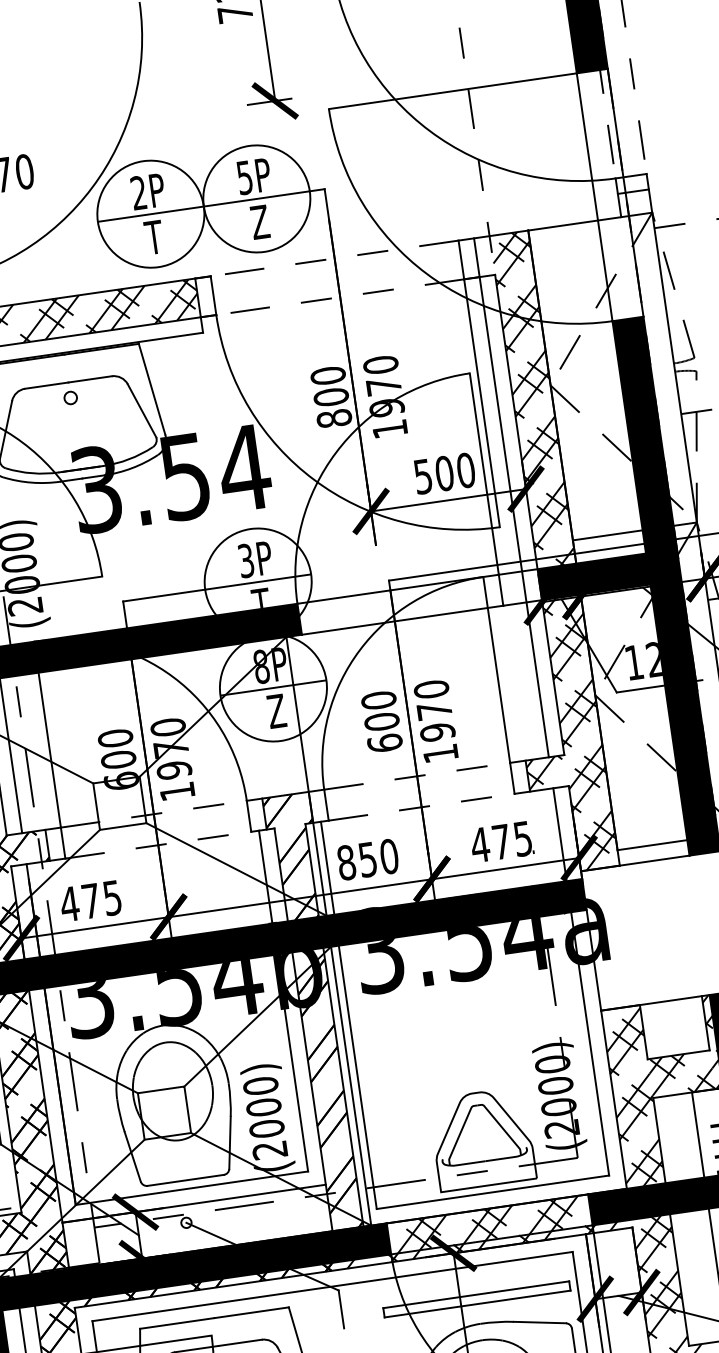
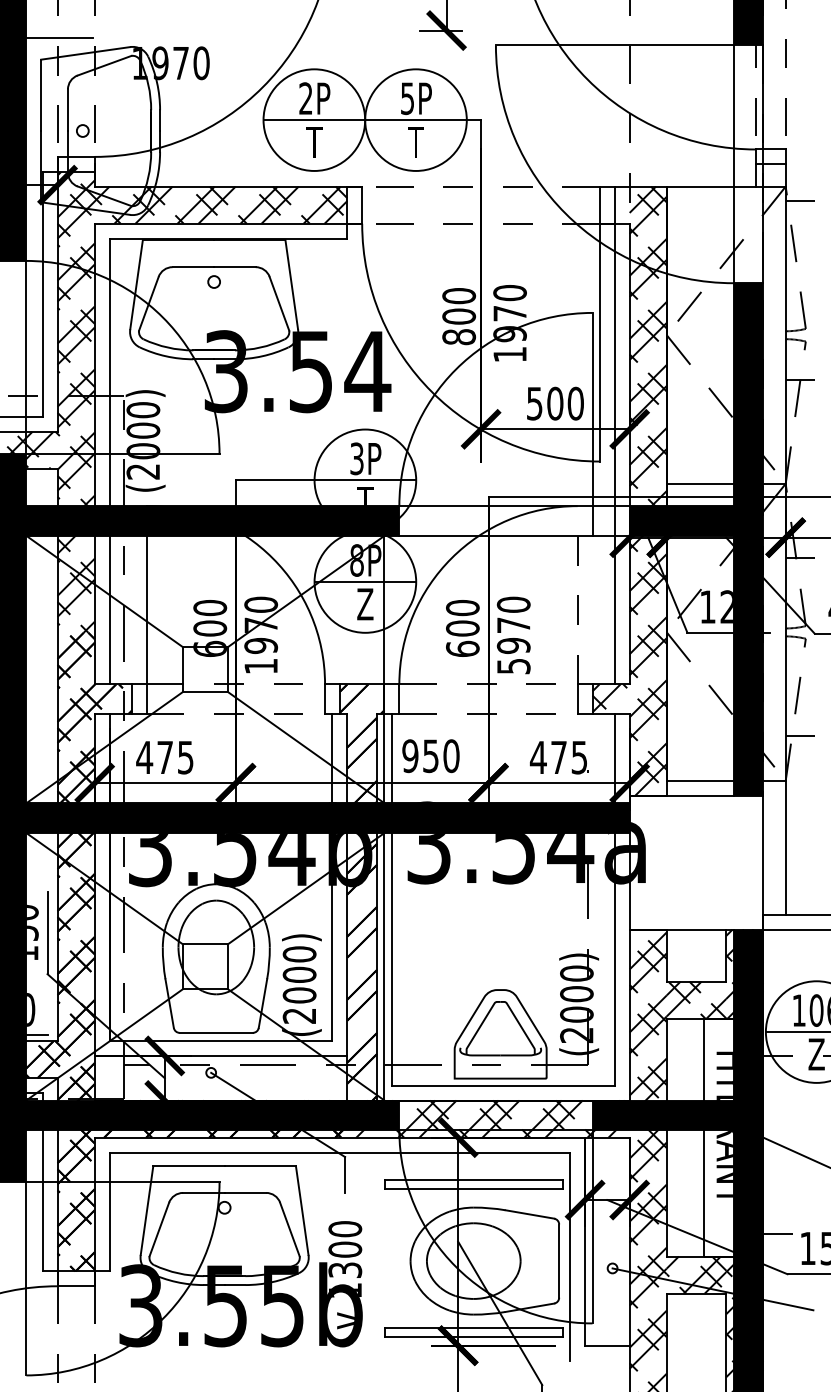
text: (259, 222) -> (415, 142), Z -> T
line: (496, 669) -> (577, 594), solid -> dashed
text: (440, 753) -> (513, 666), 1970 -> 5970
text: (346, 863) -> (410, 756), 850 -> 950

